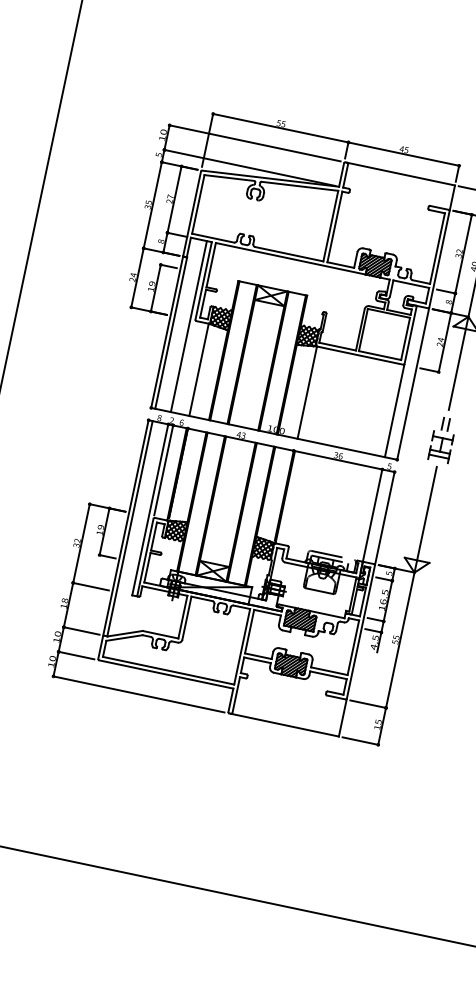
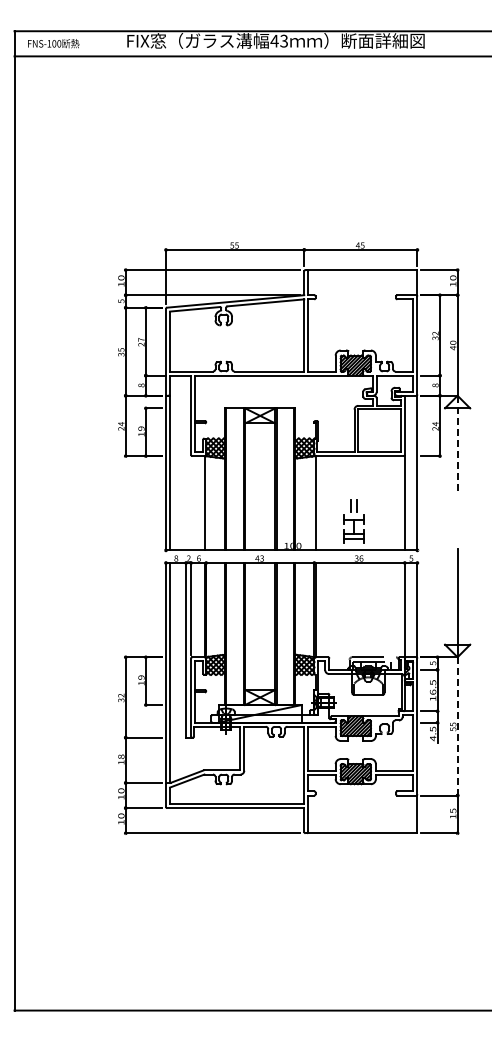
line: (189, 326) -> (186, 462), removed
line: (458, 363) -> (457, 443), solid -> dashed
part: (442, 439) -> (353, 521), moved
line: (400, 640) -> (457, 726), solid -> dashed

